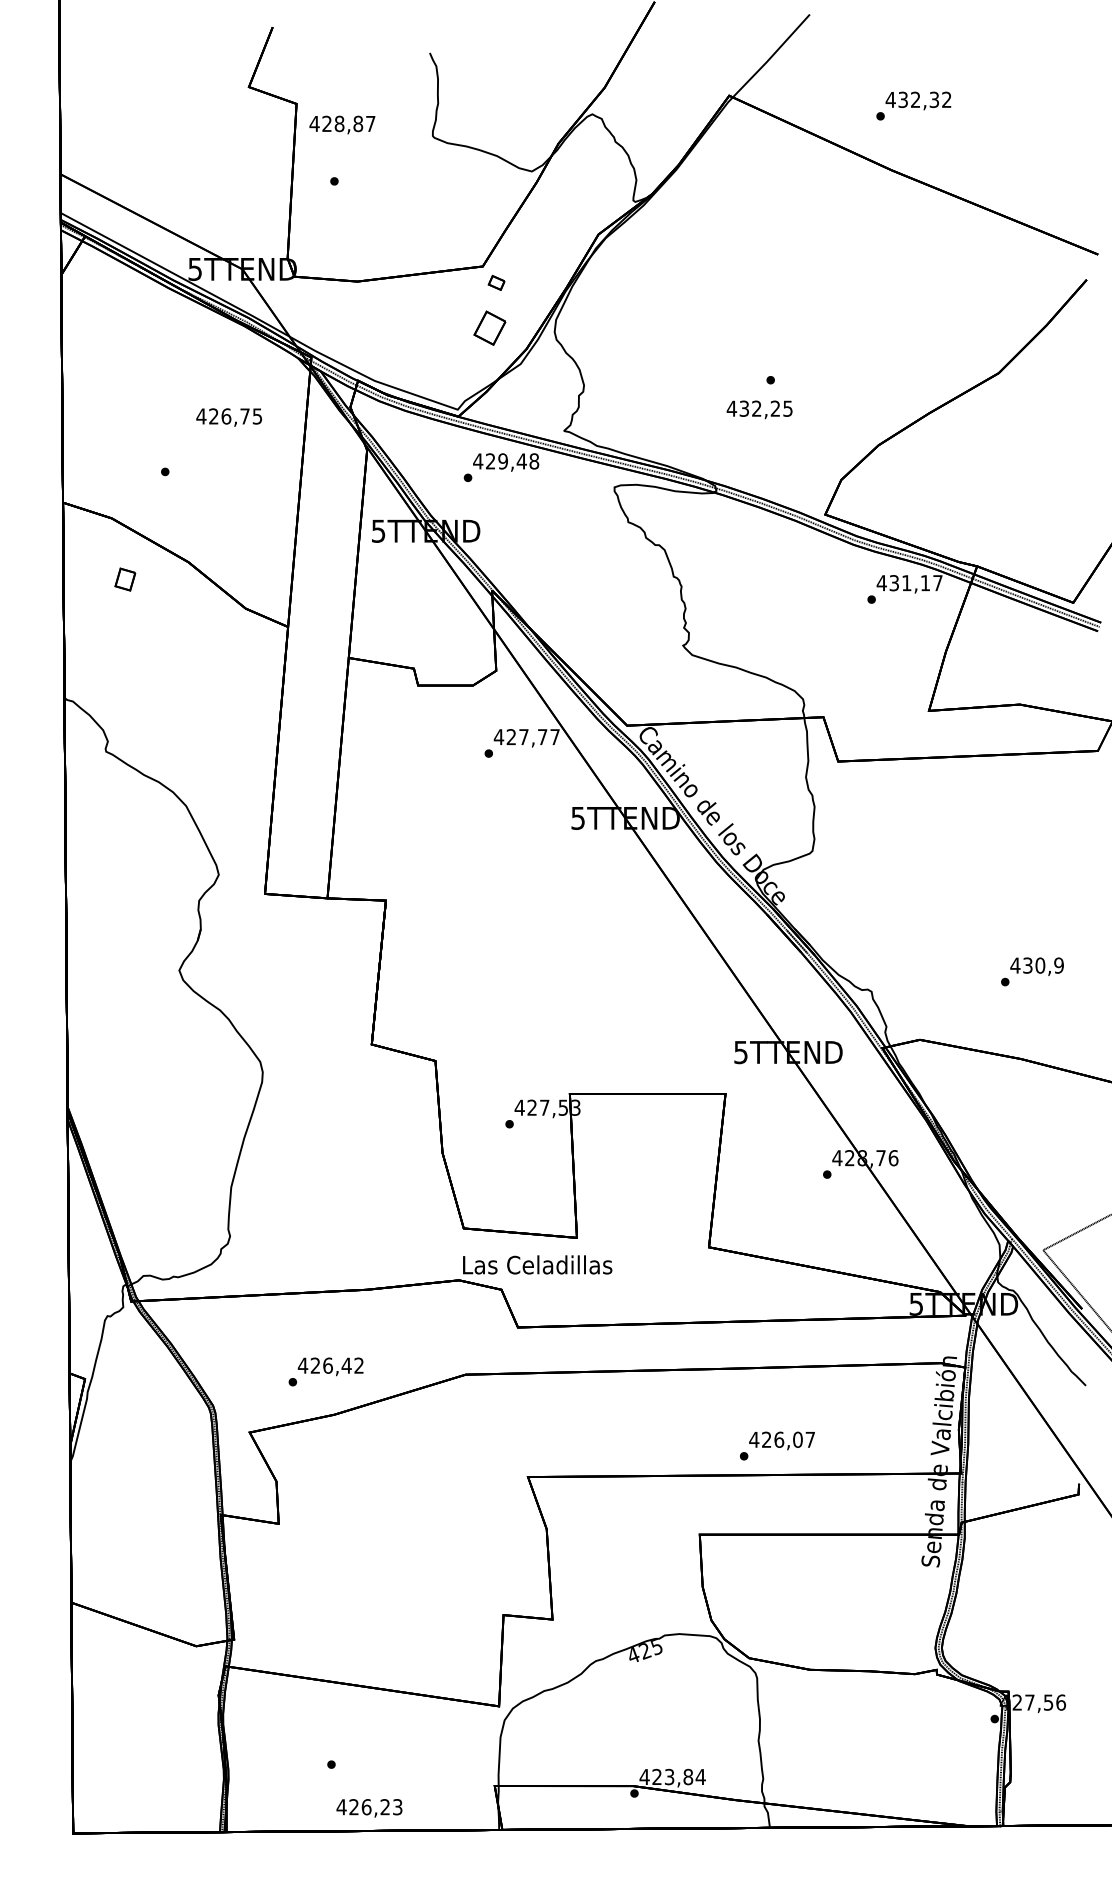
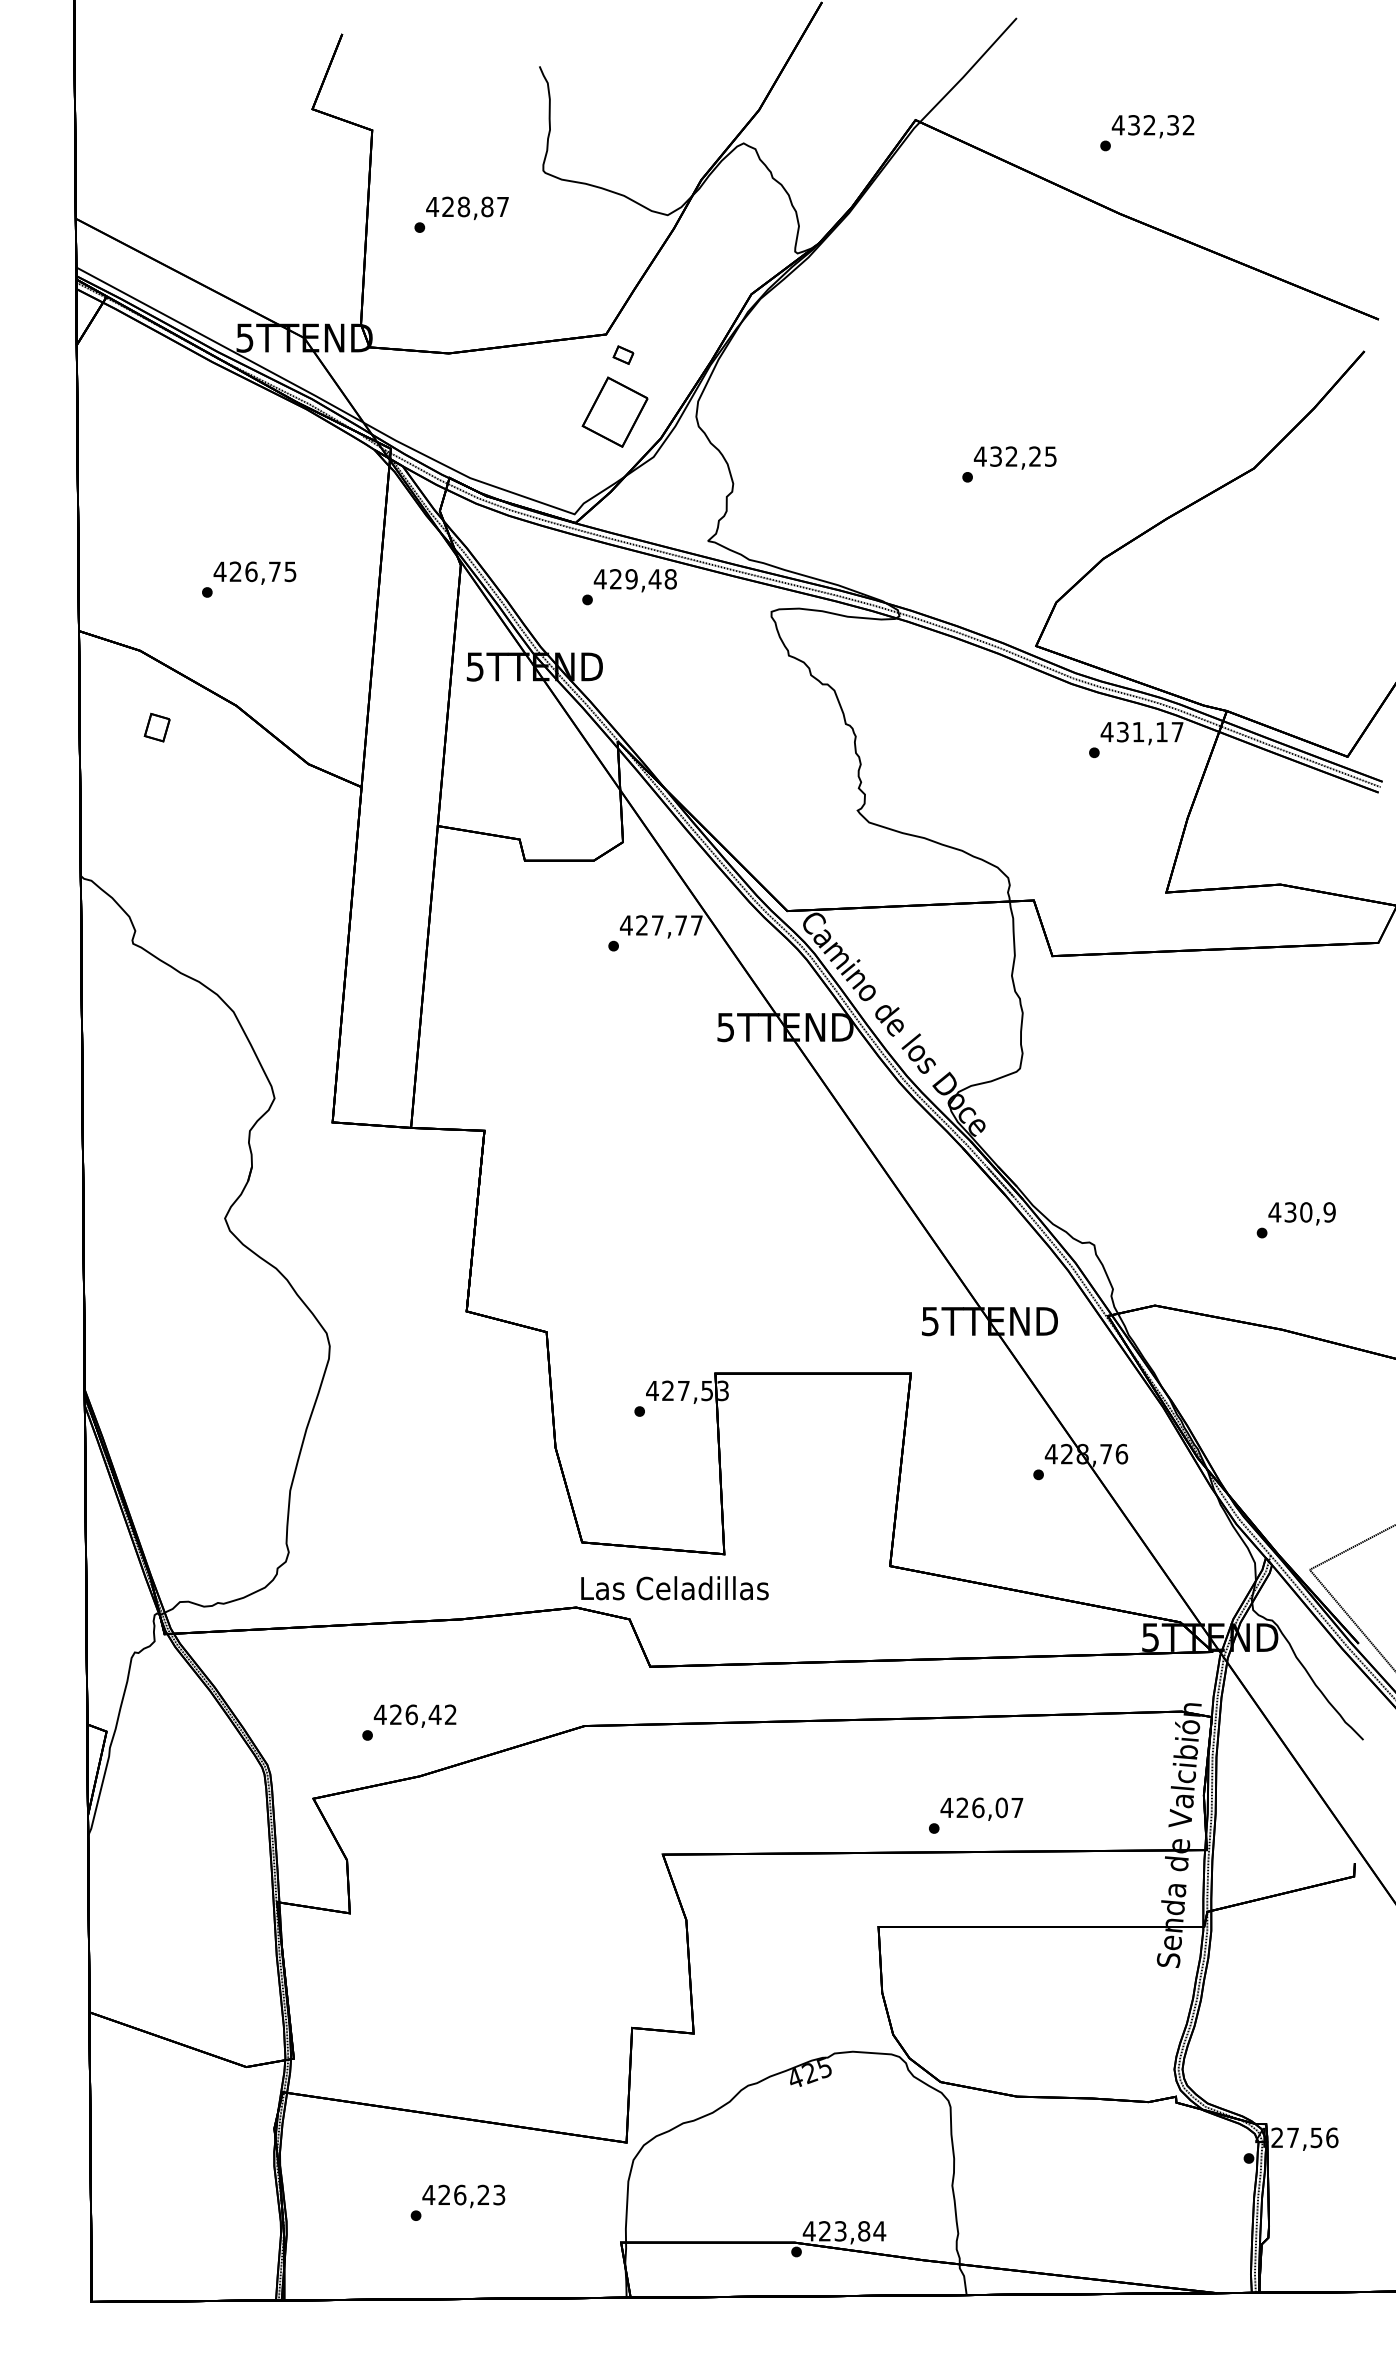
text: (342, 124) -> (467, 207), moved
part: (489, 327) -> (614, 411), size x1.67
text: (759, 409) -> (1015, 457), moved
text: (228, 417) -> (254, 573), moved
text: (369, 1808) -> (463, 2196), moved

